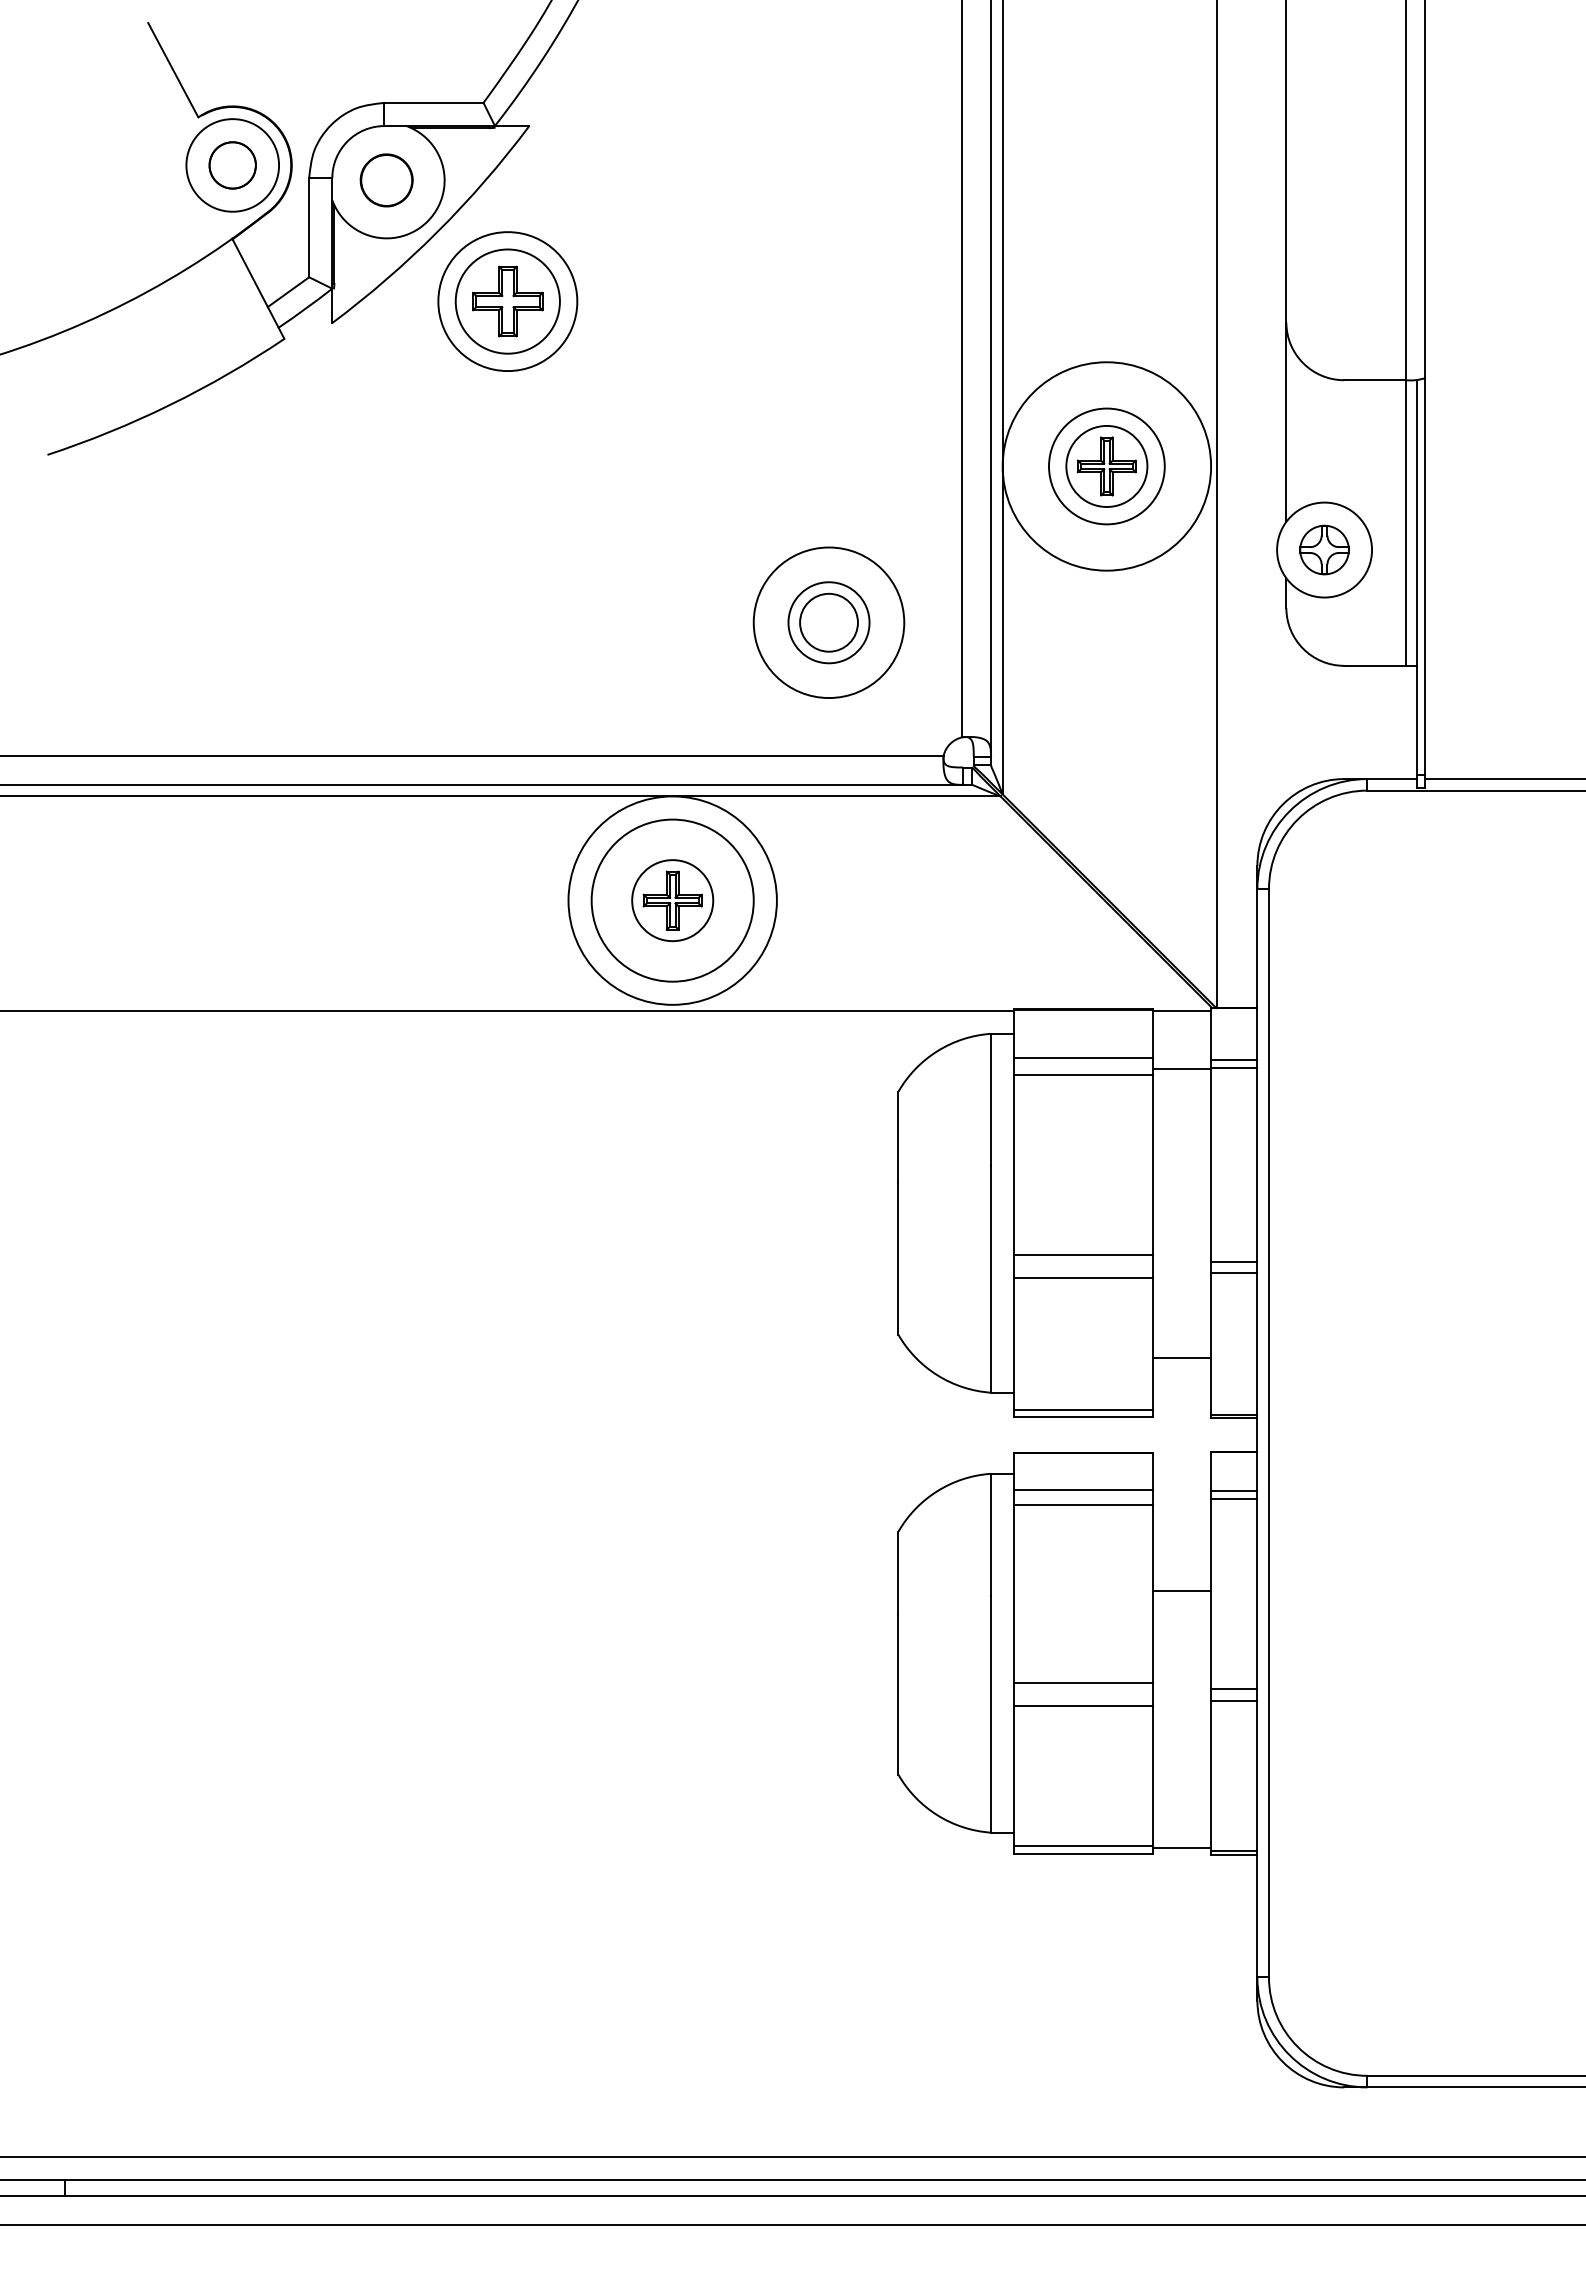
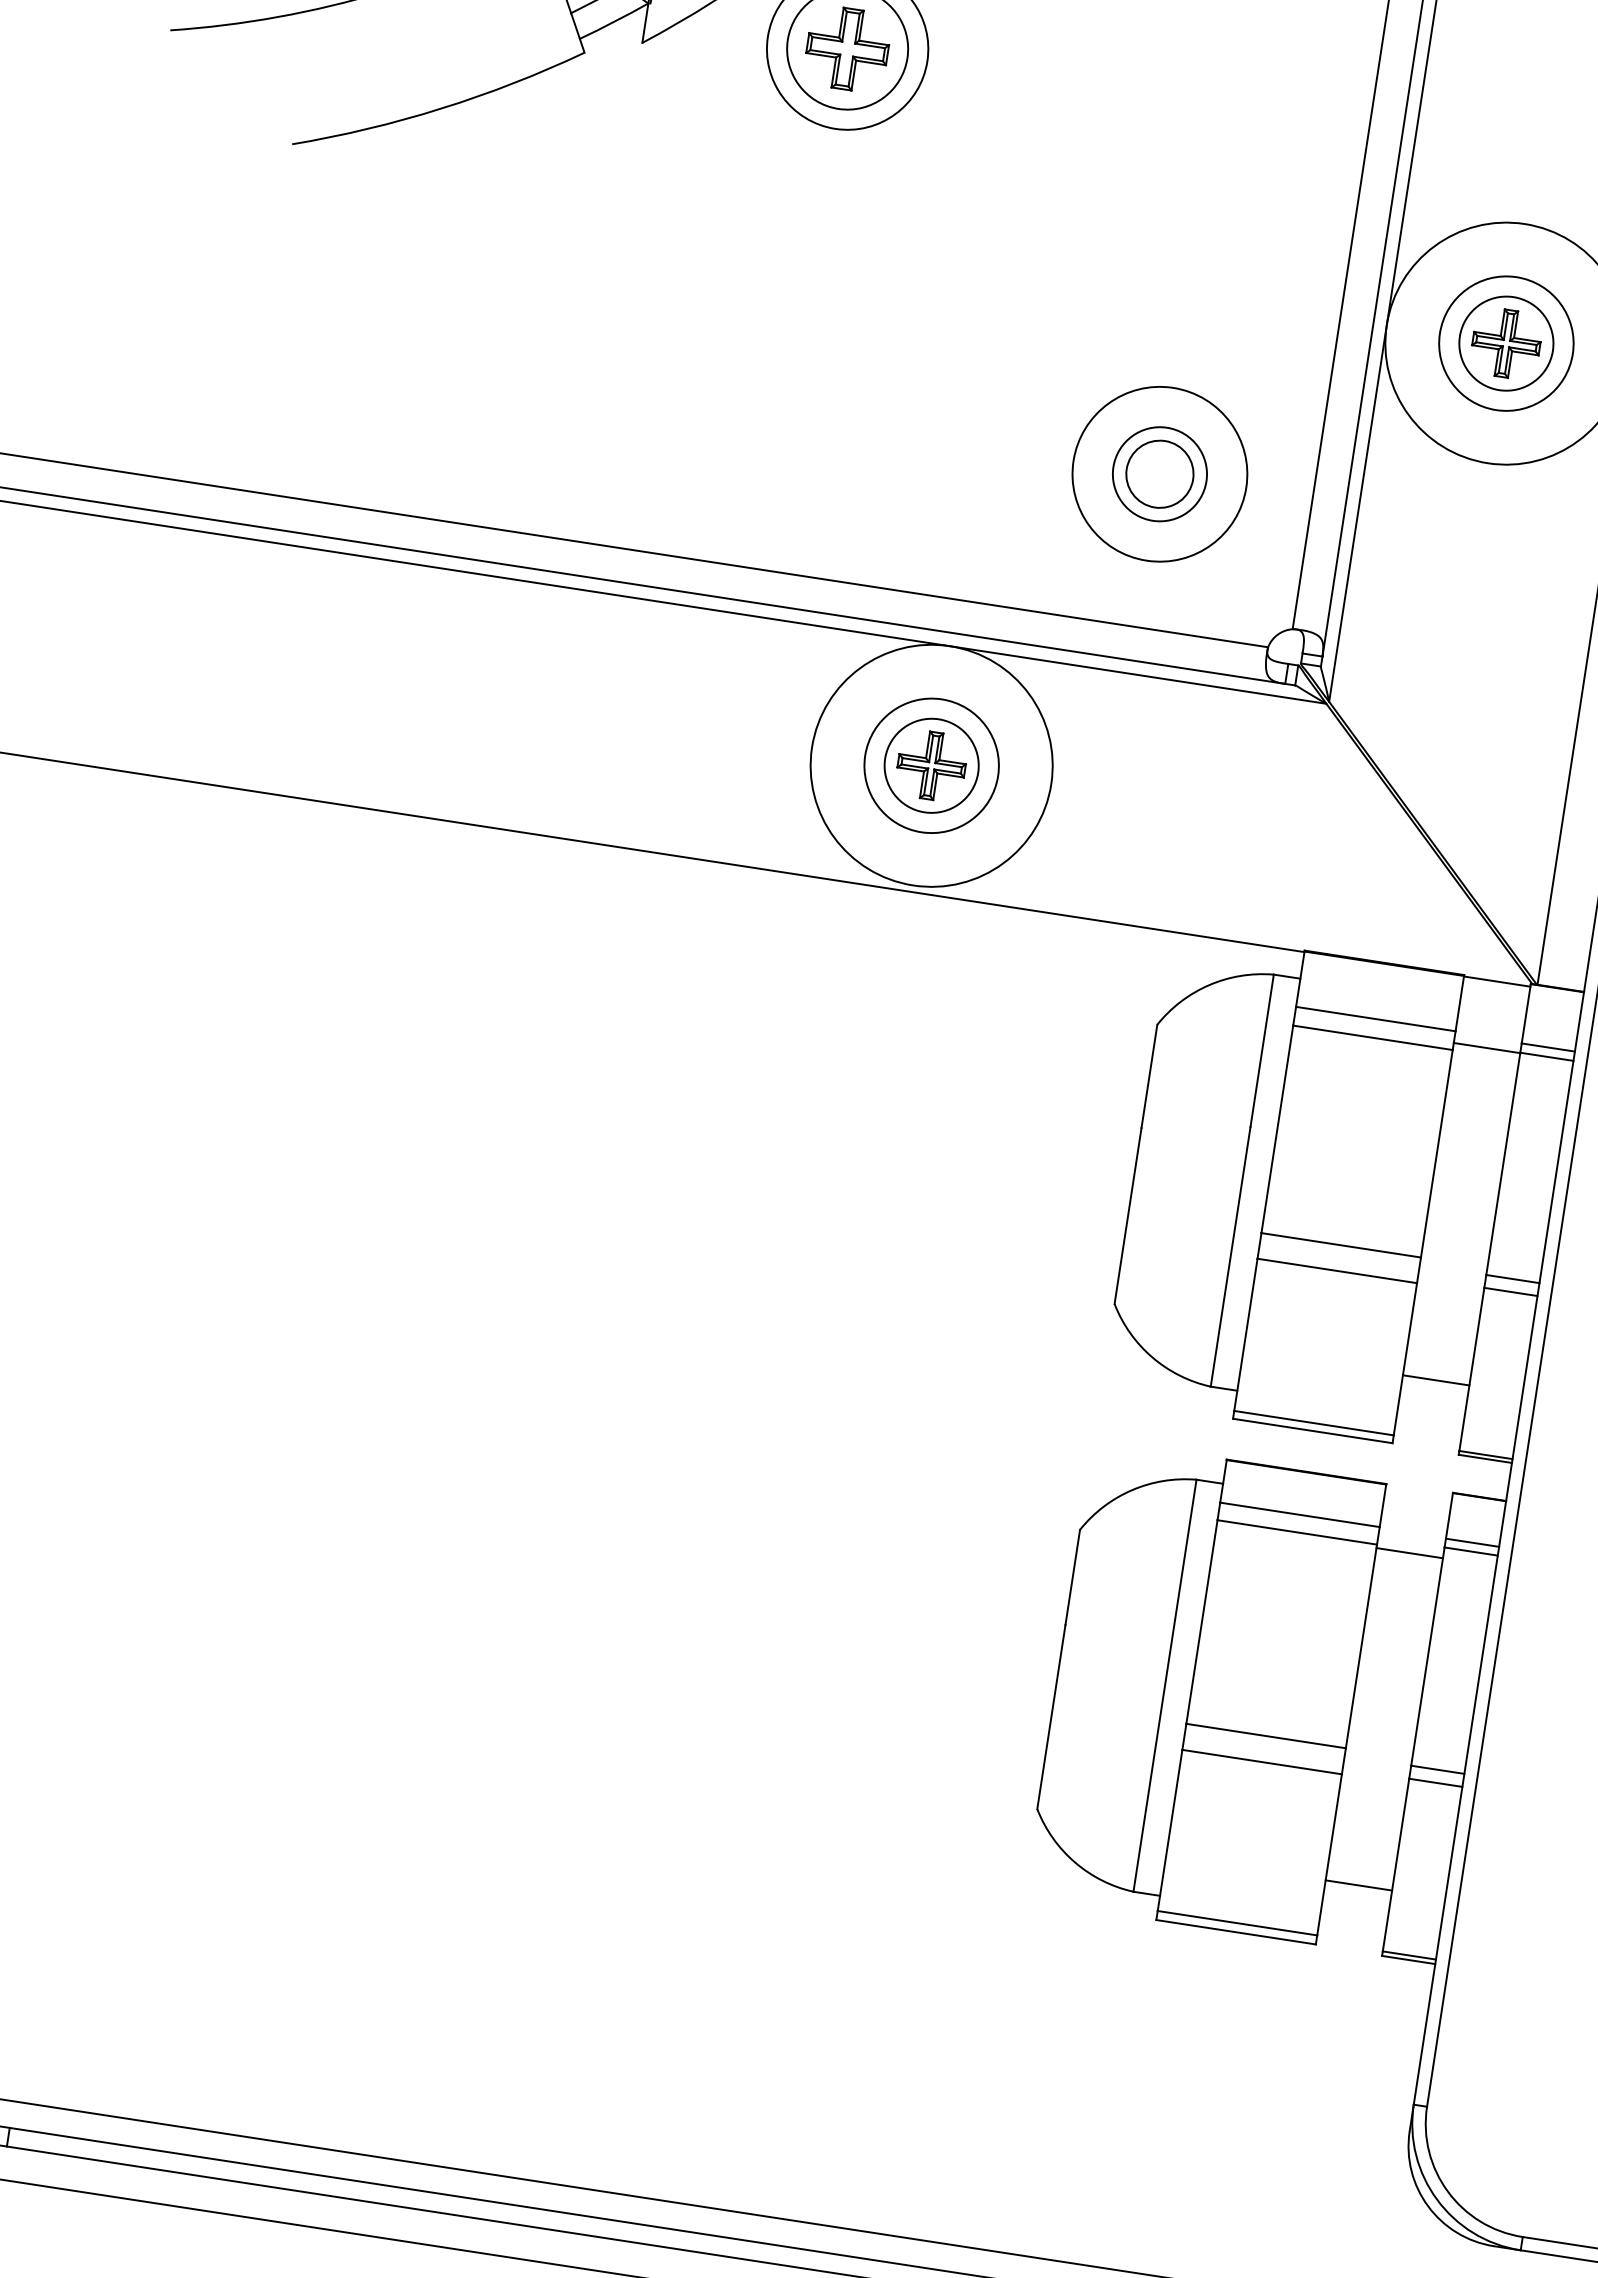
circle: (672, 900) -> (931, 765), size x0.71
line: (1182, 1591) -> (1410, 1553), moved
line: (1182, 1847) -> (1359, 1885), moved

